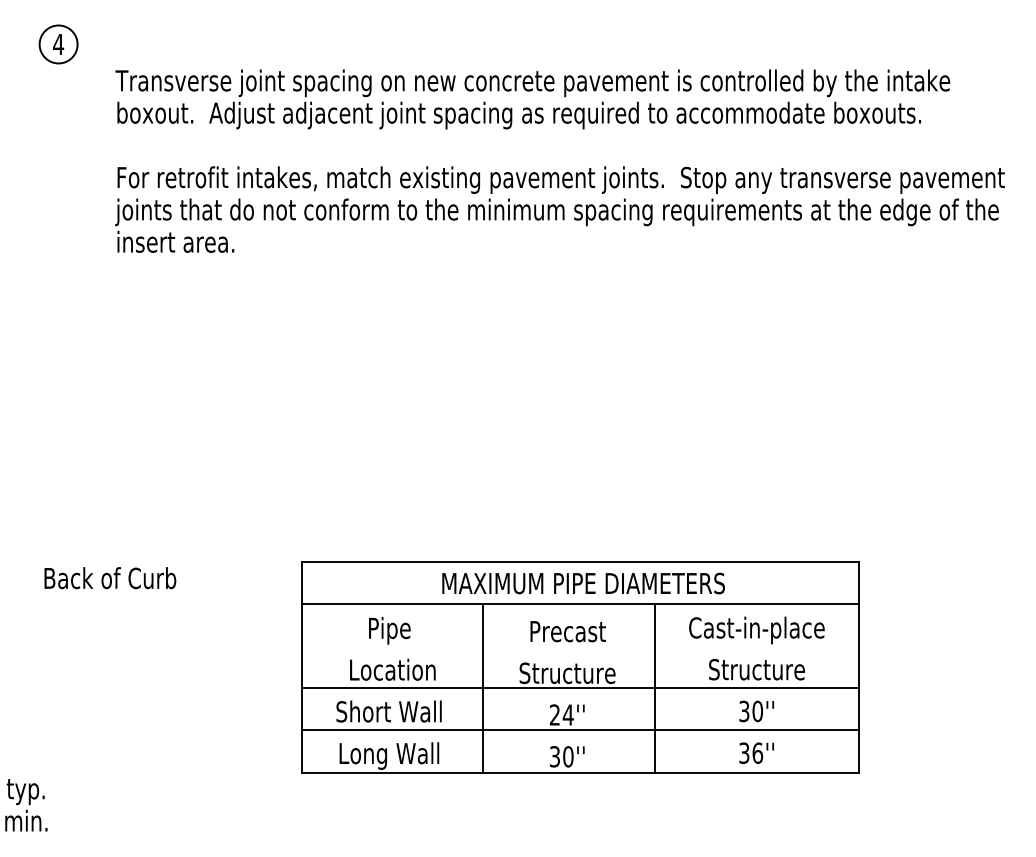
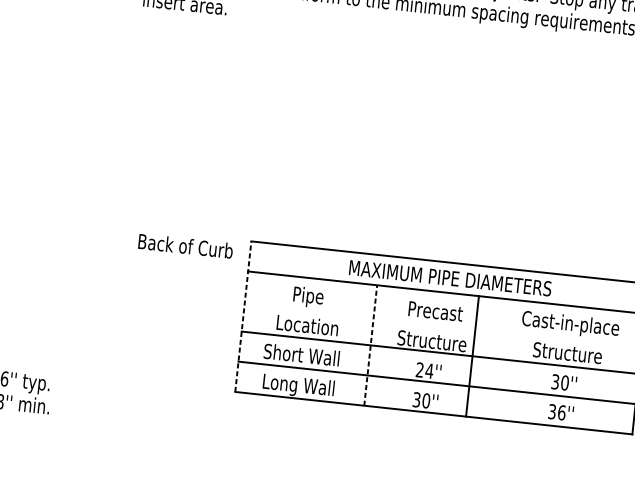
text: (110, 578) -> (185, 246), moved
line: (302, 666) -> (243, 316), solid -> dashed
line: (483, 687) -> (371, 344), solid -> dashed
line: (654, 687) -> (472, 355), moved

